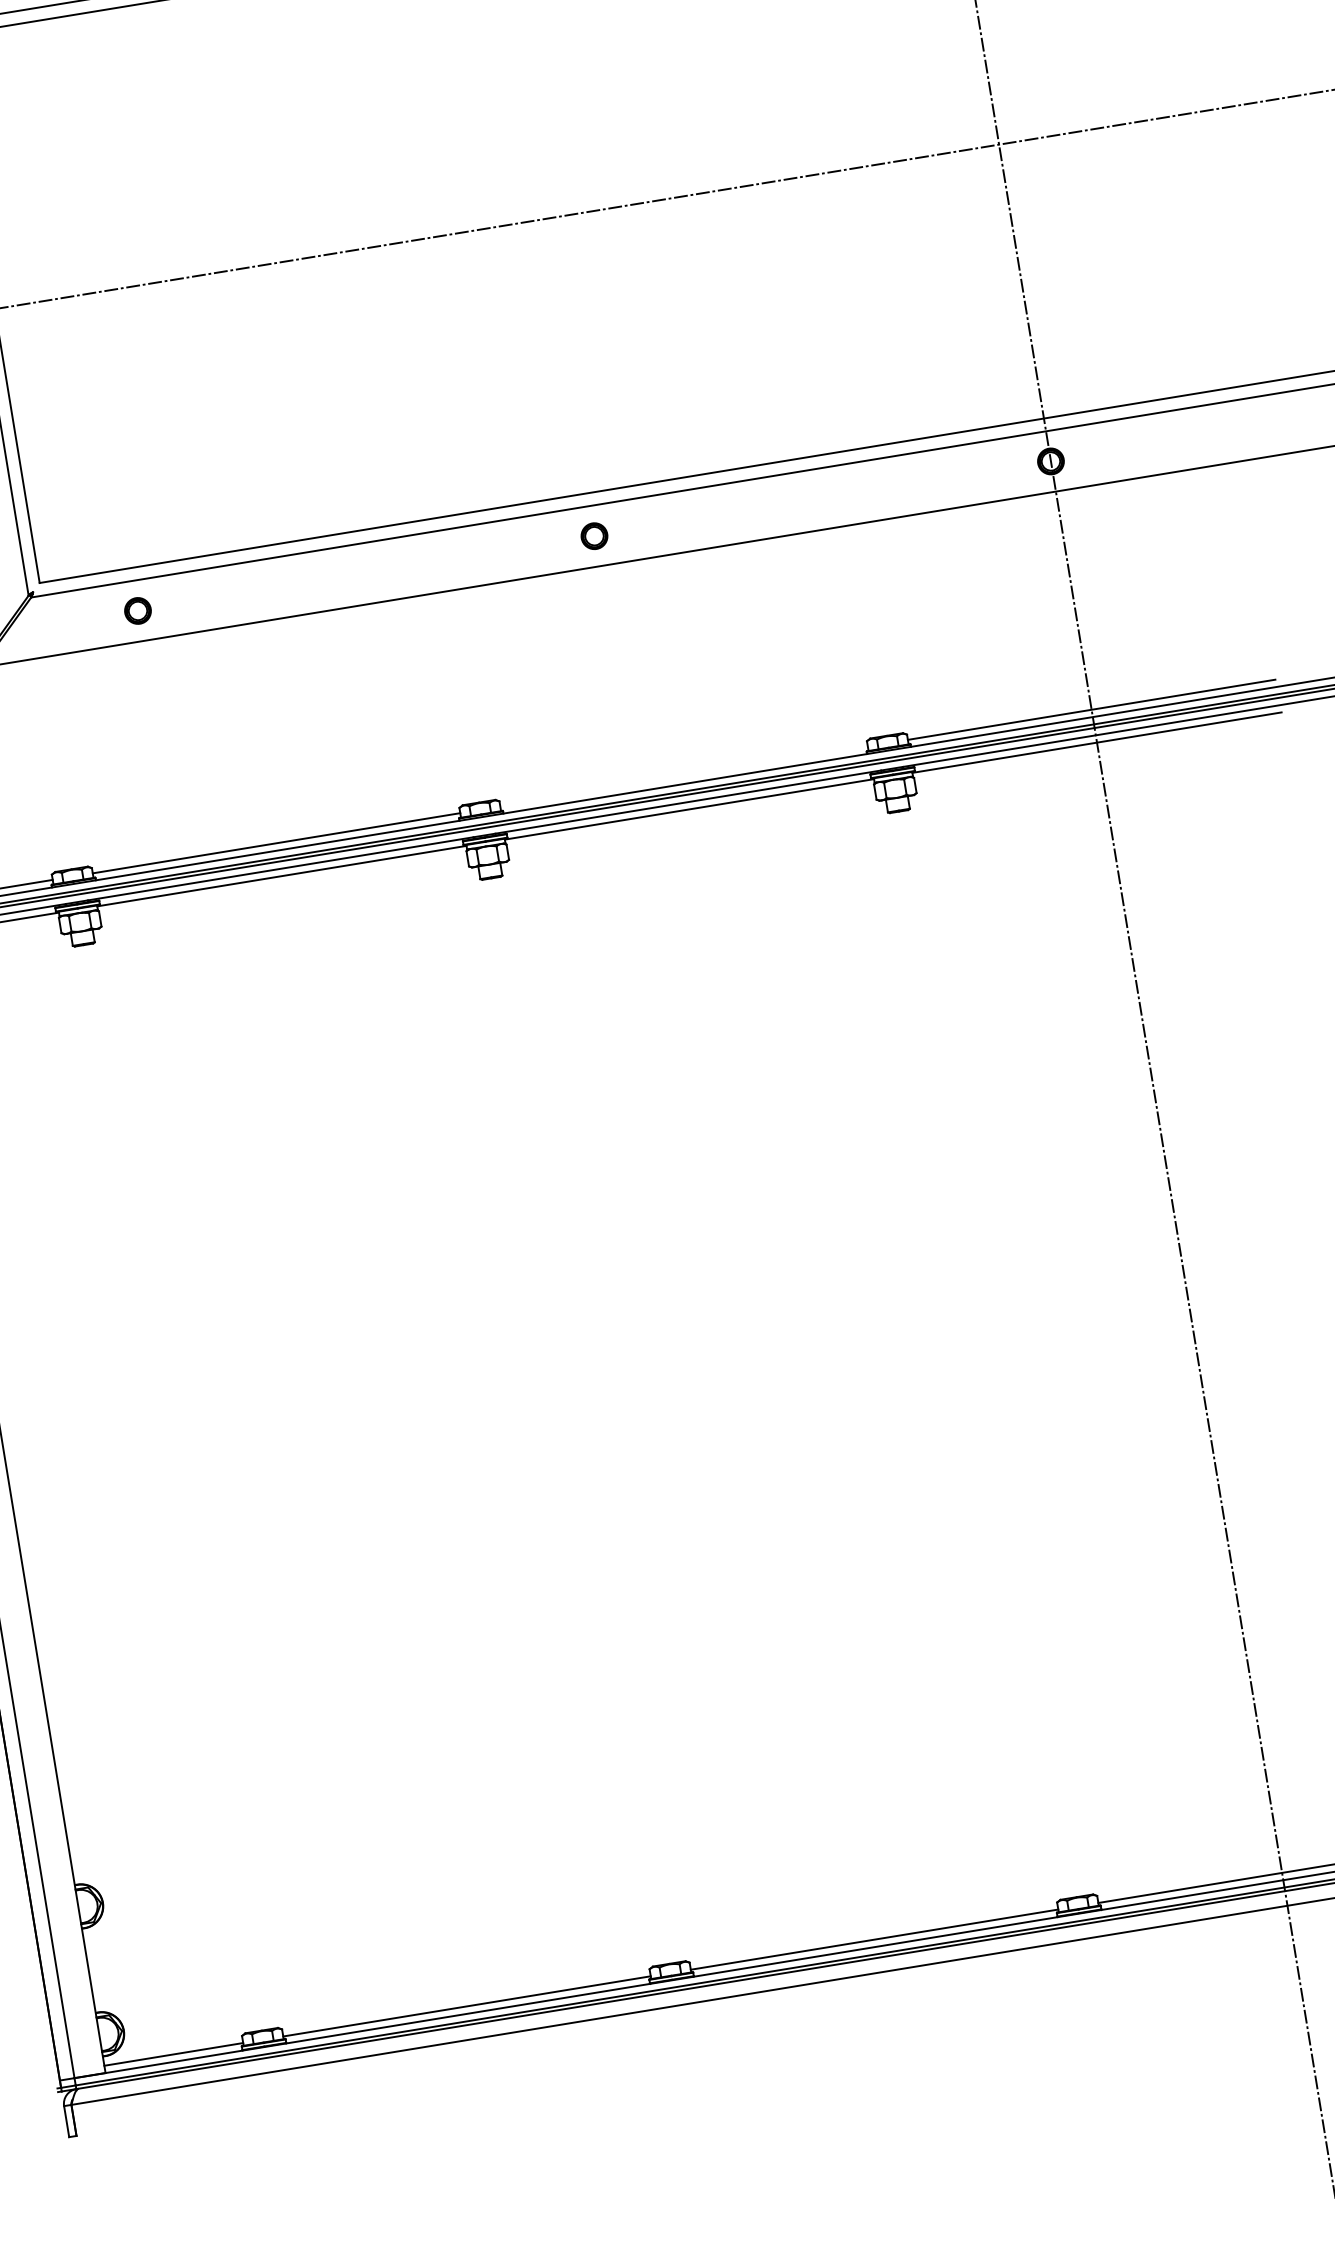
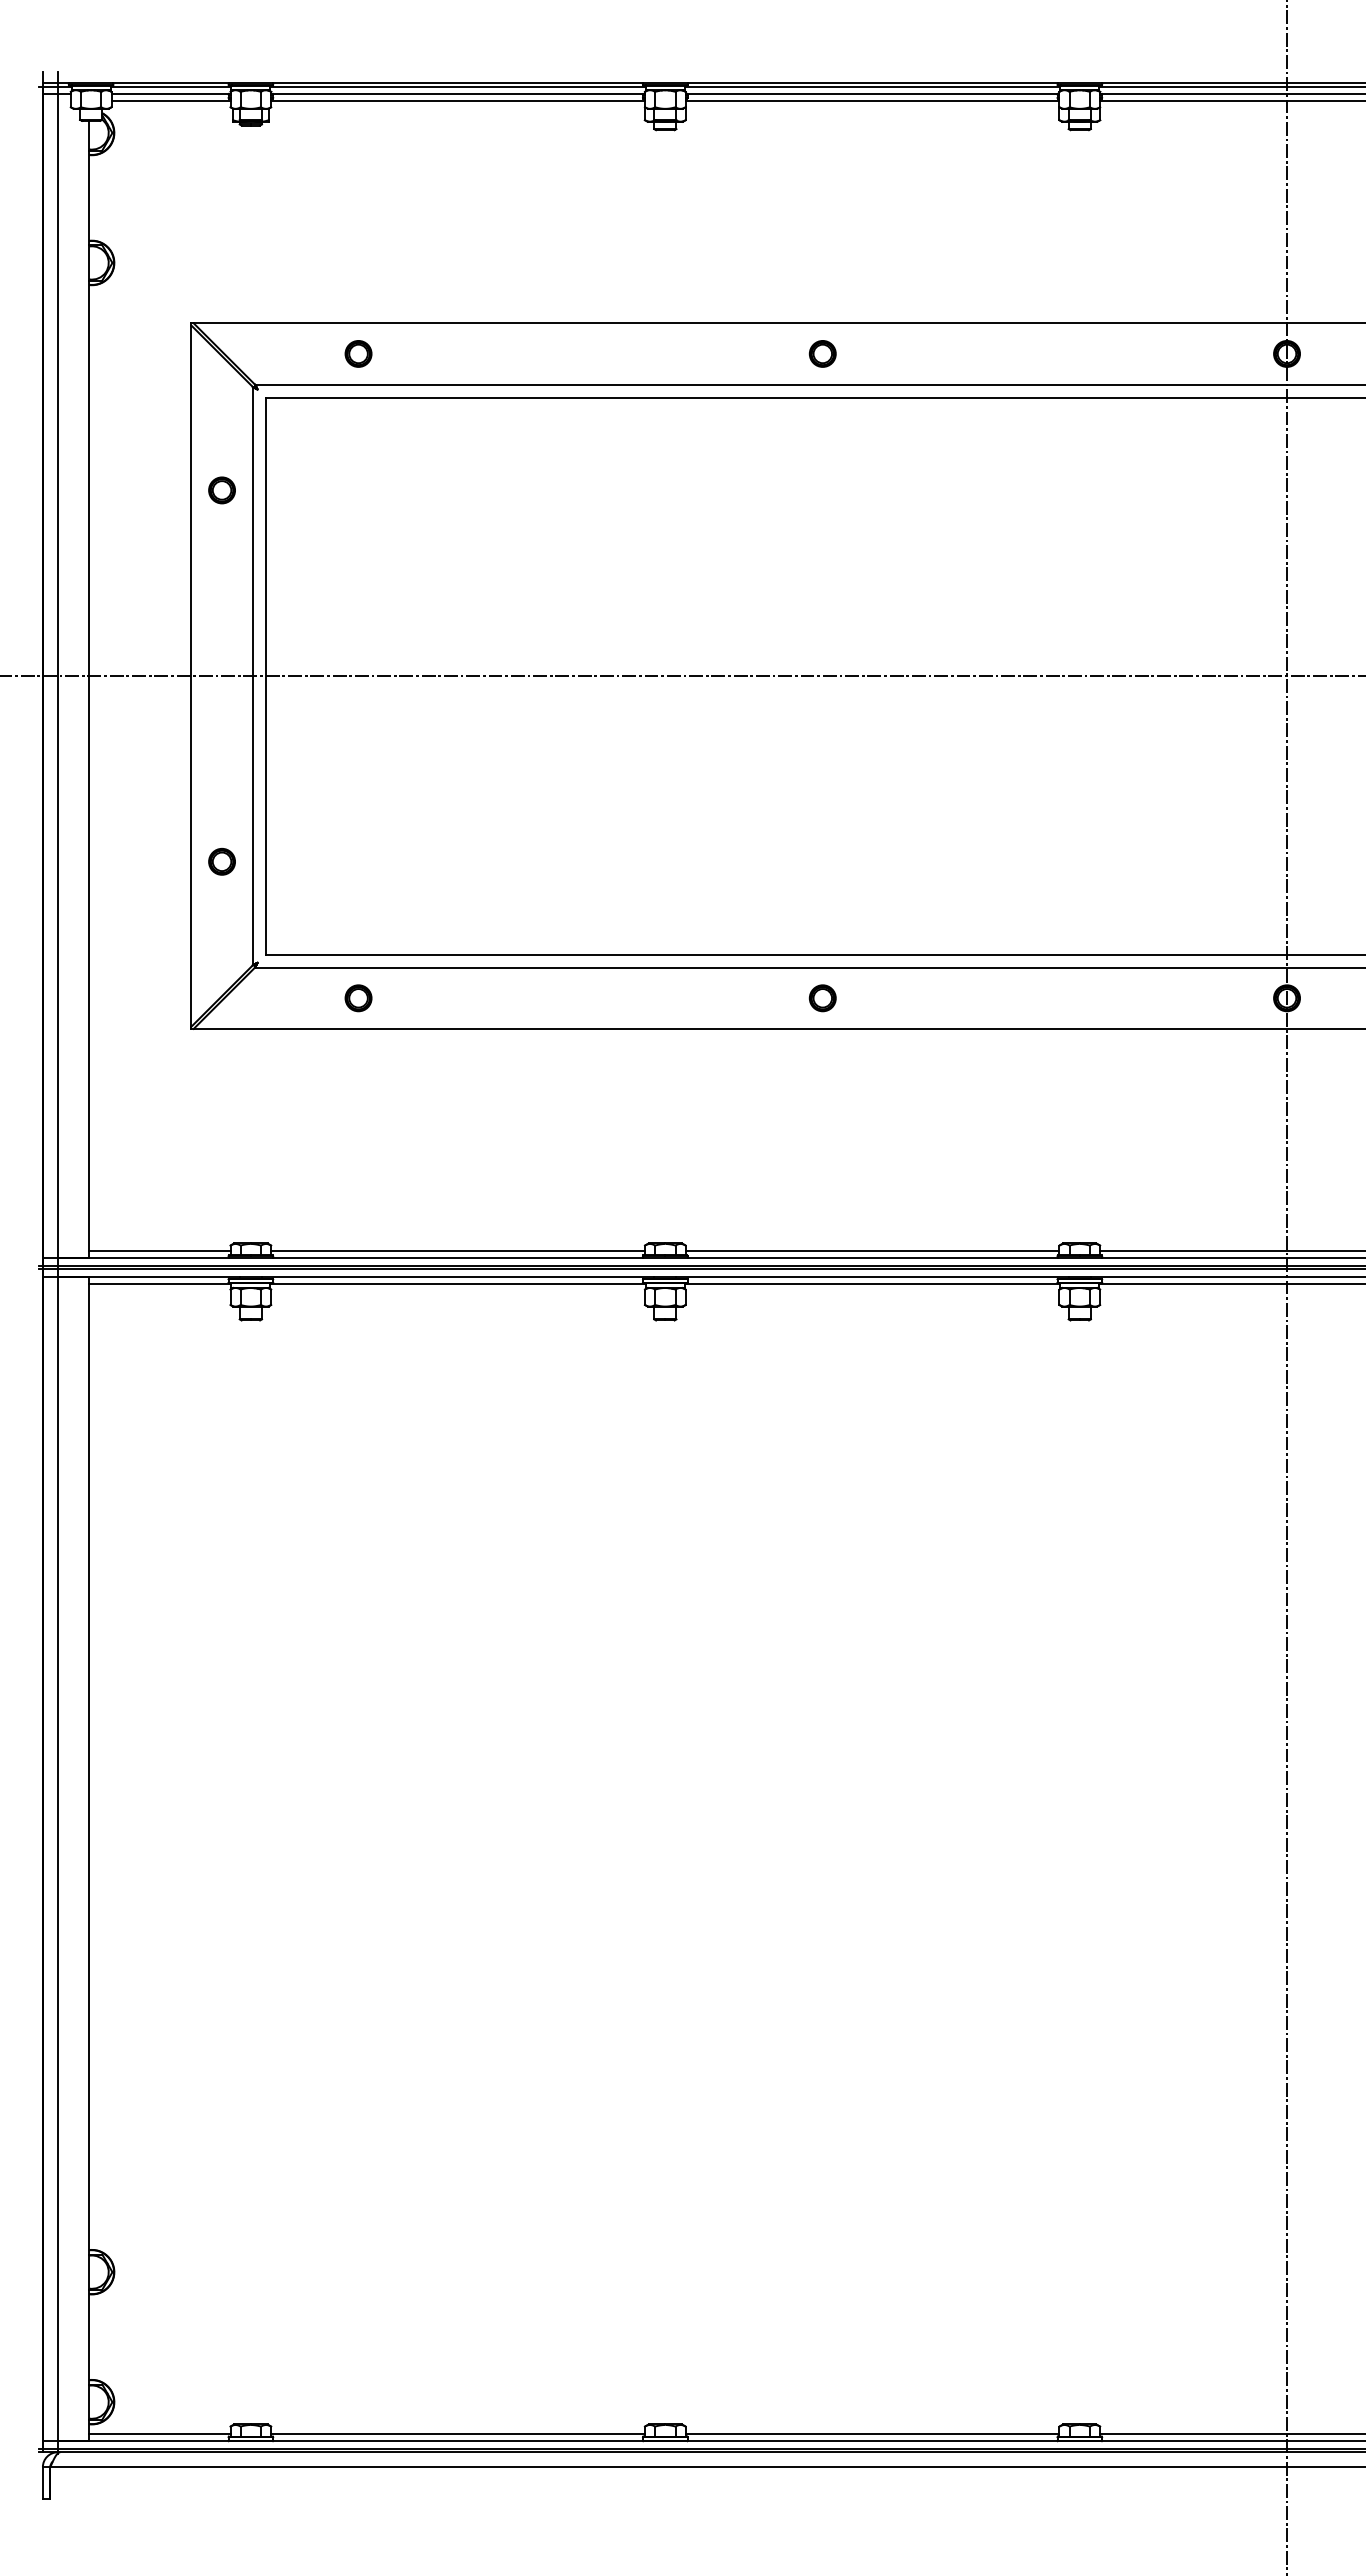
line: (683, 776) -> (872, 1250), added

